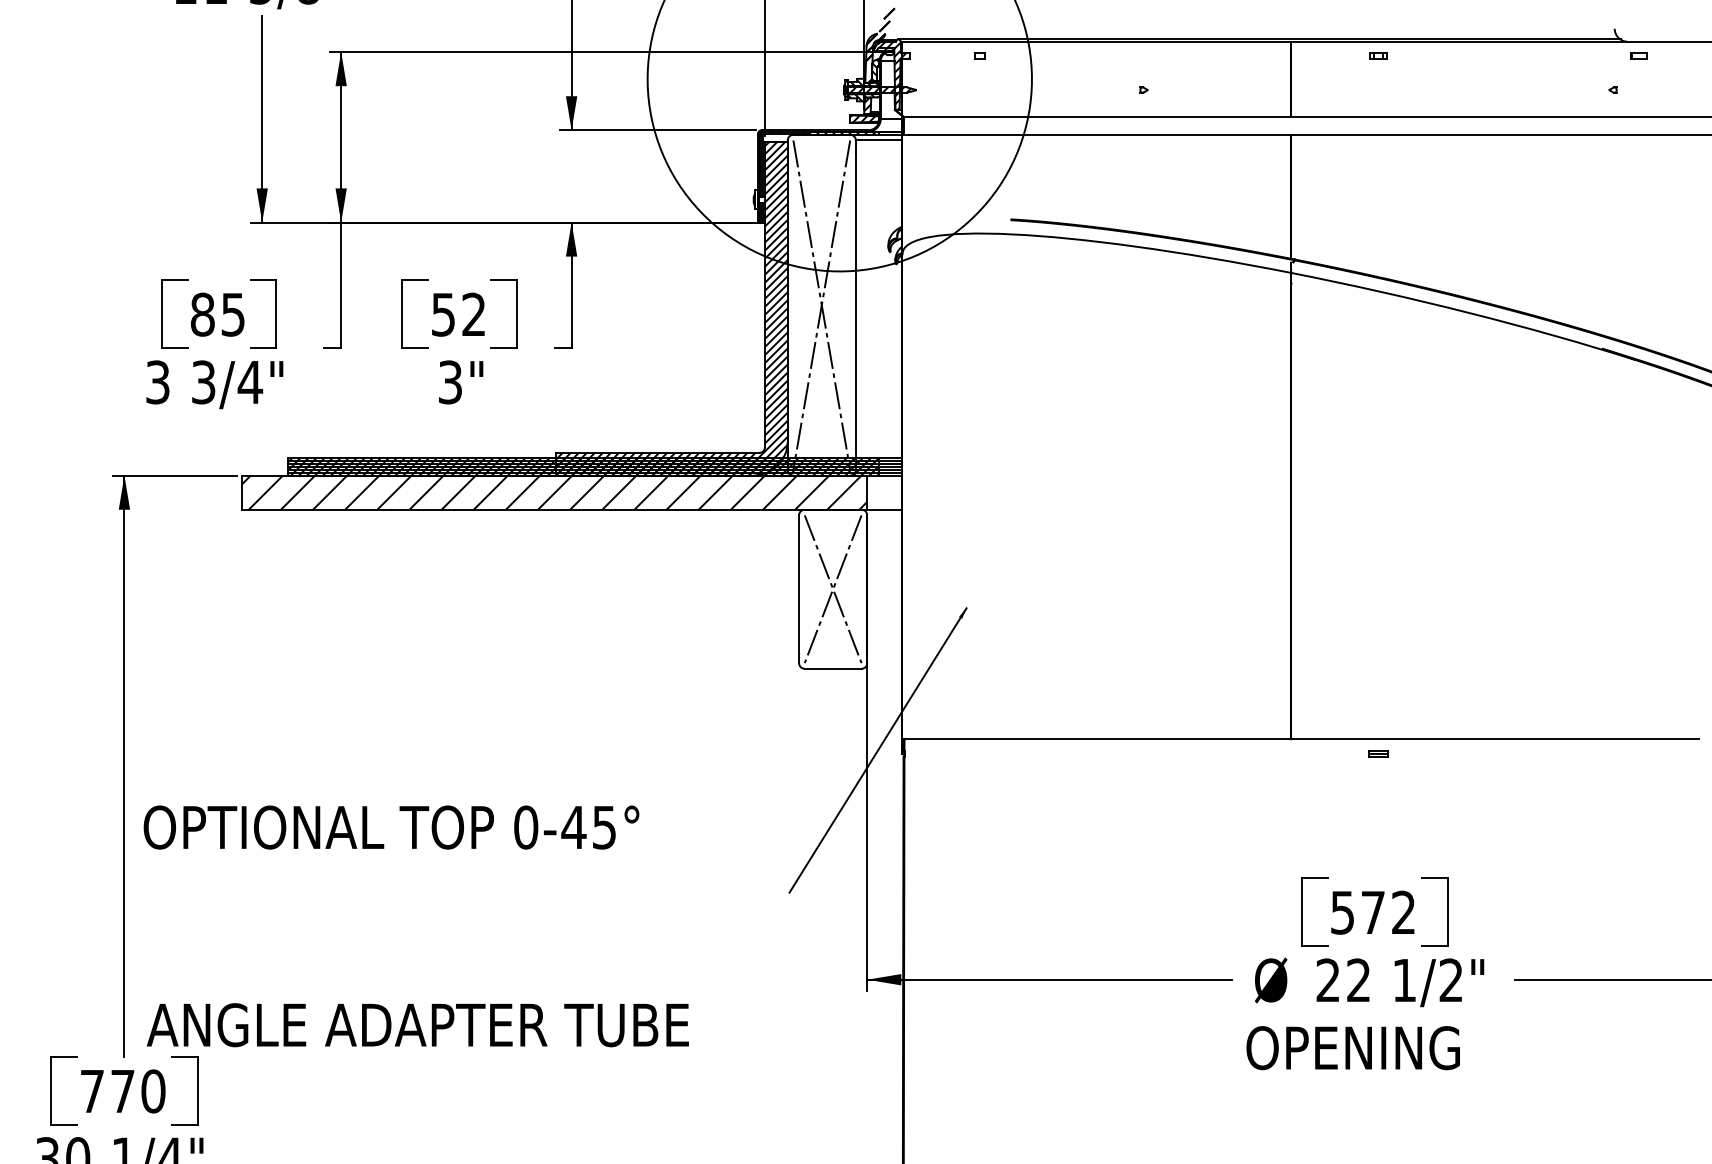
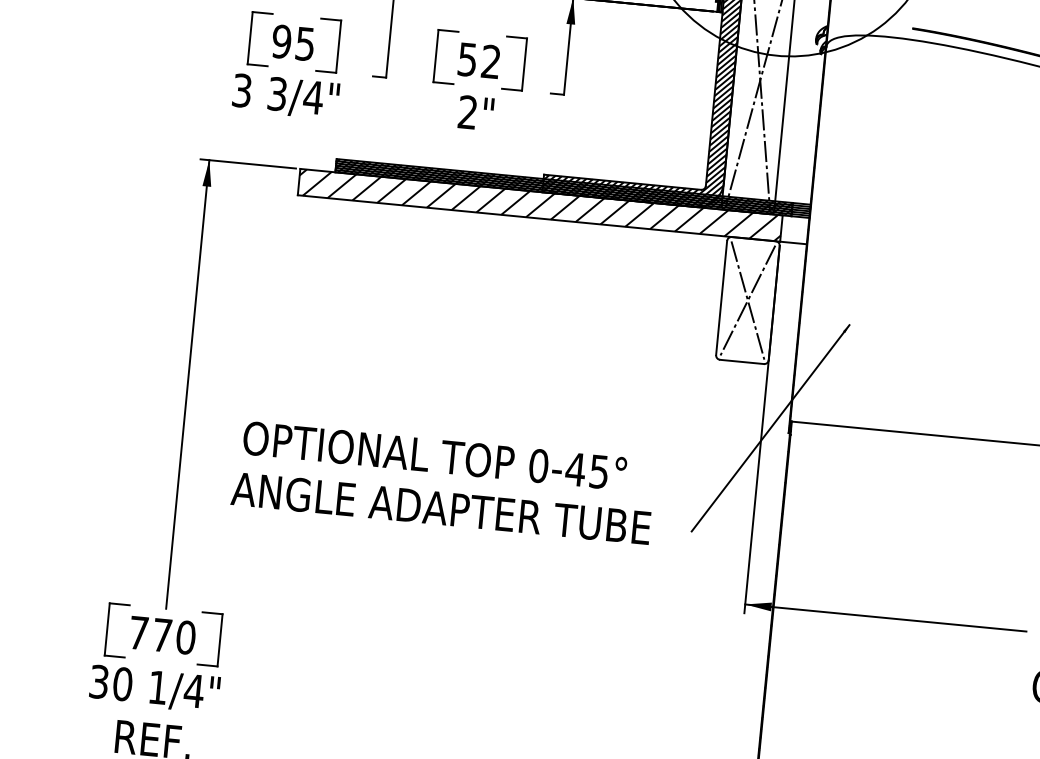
text: (202, 314) -> (281, 41), 85 -> 95
text: (449, 382) -> (467, 112), 3" -> 2"
text: (391, 827) -> (434, 455), moved
text: (417, 1025) -> (440, 508), moved

